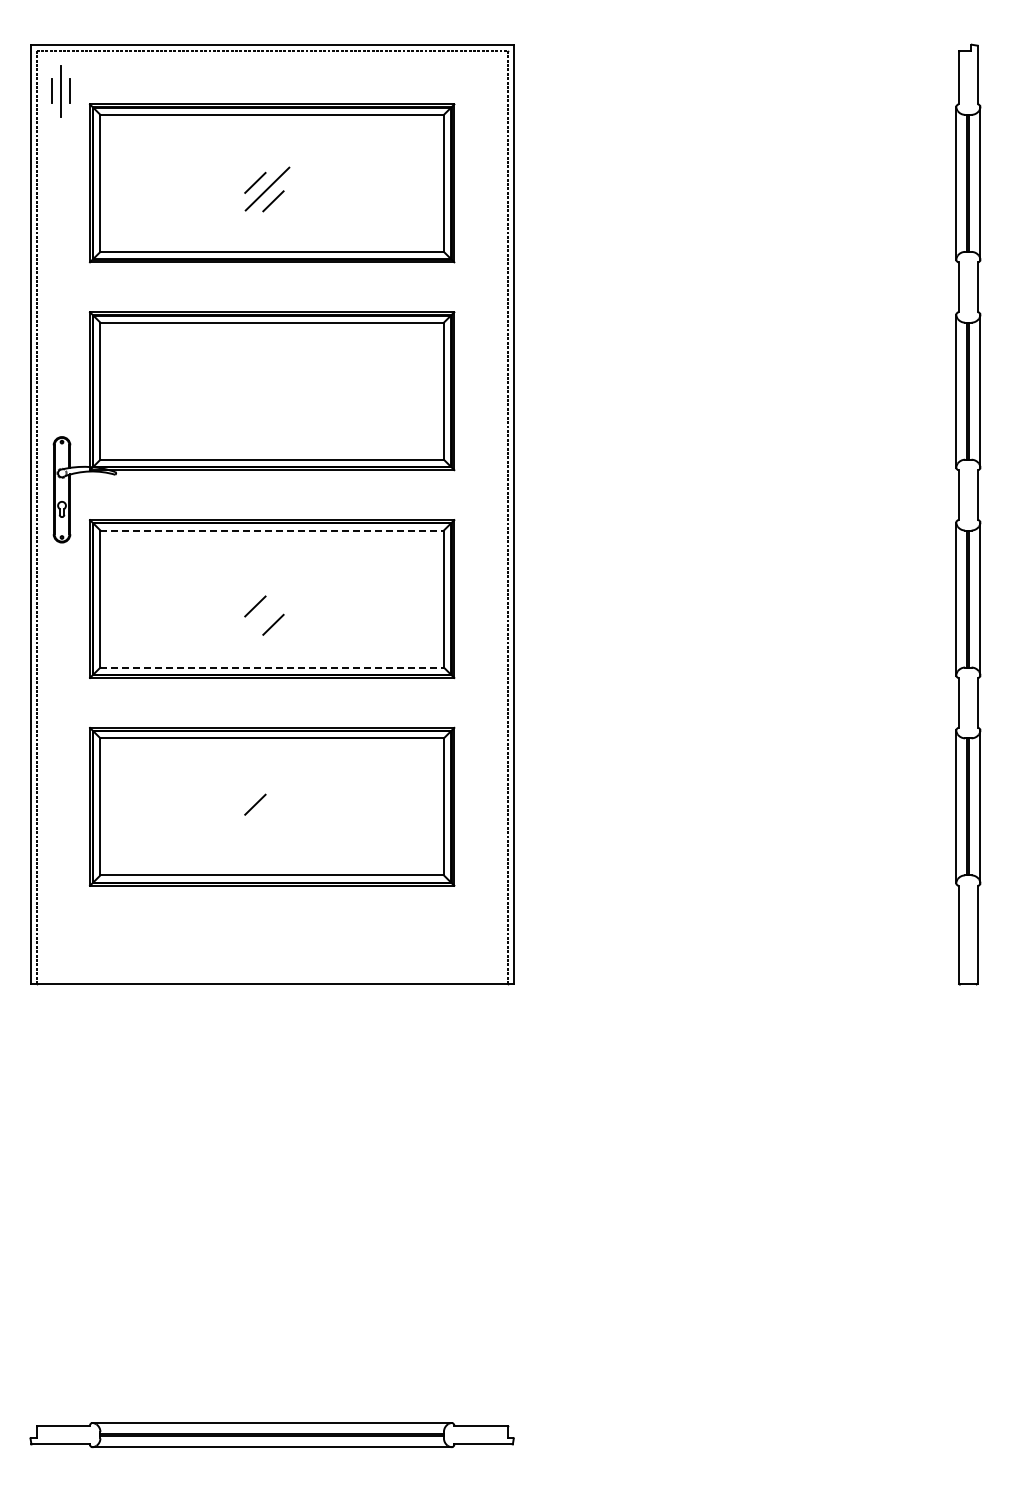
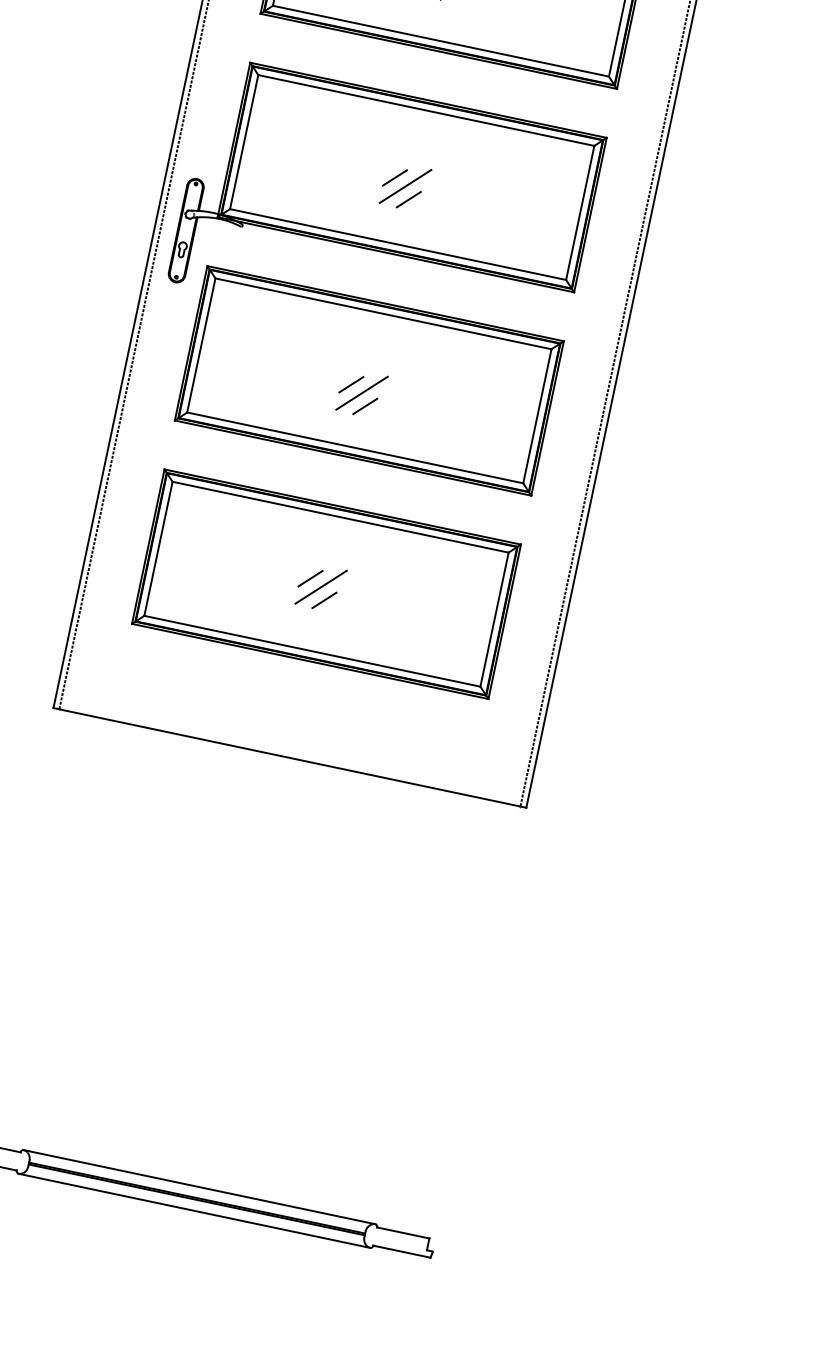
line: (255, 395) -> (395, 178), added
line: (267, 400) -> (405, 185), added
line: (273, 413) -> (408, 199), added
line: (272, 530) -> (383, 313), dashed -> solid
line: (267, 612) -> (362, 393), added
line: (272, 667) -> (355, 447), dashed -> solid
line: (267, 810) -> (321, 586), added
line: (273, 823) -> (324, 600), added

